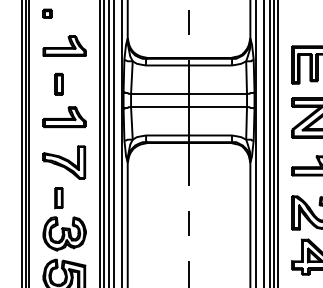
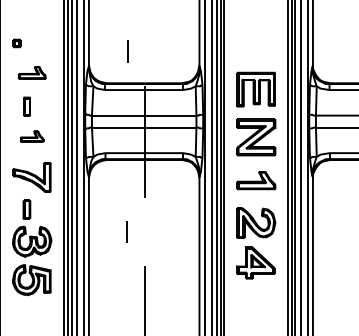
line: (189, 22) -> (127, 51), moved
part: (65, 46) -> (32, 72), size x0.7
part: (63, 117) -> (31, 136), size x0.6
line: (189, 222) -> (126, 231), moved

